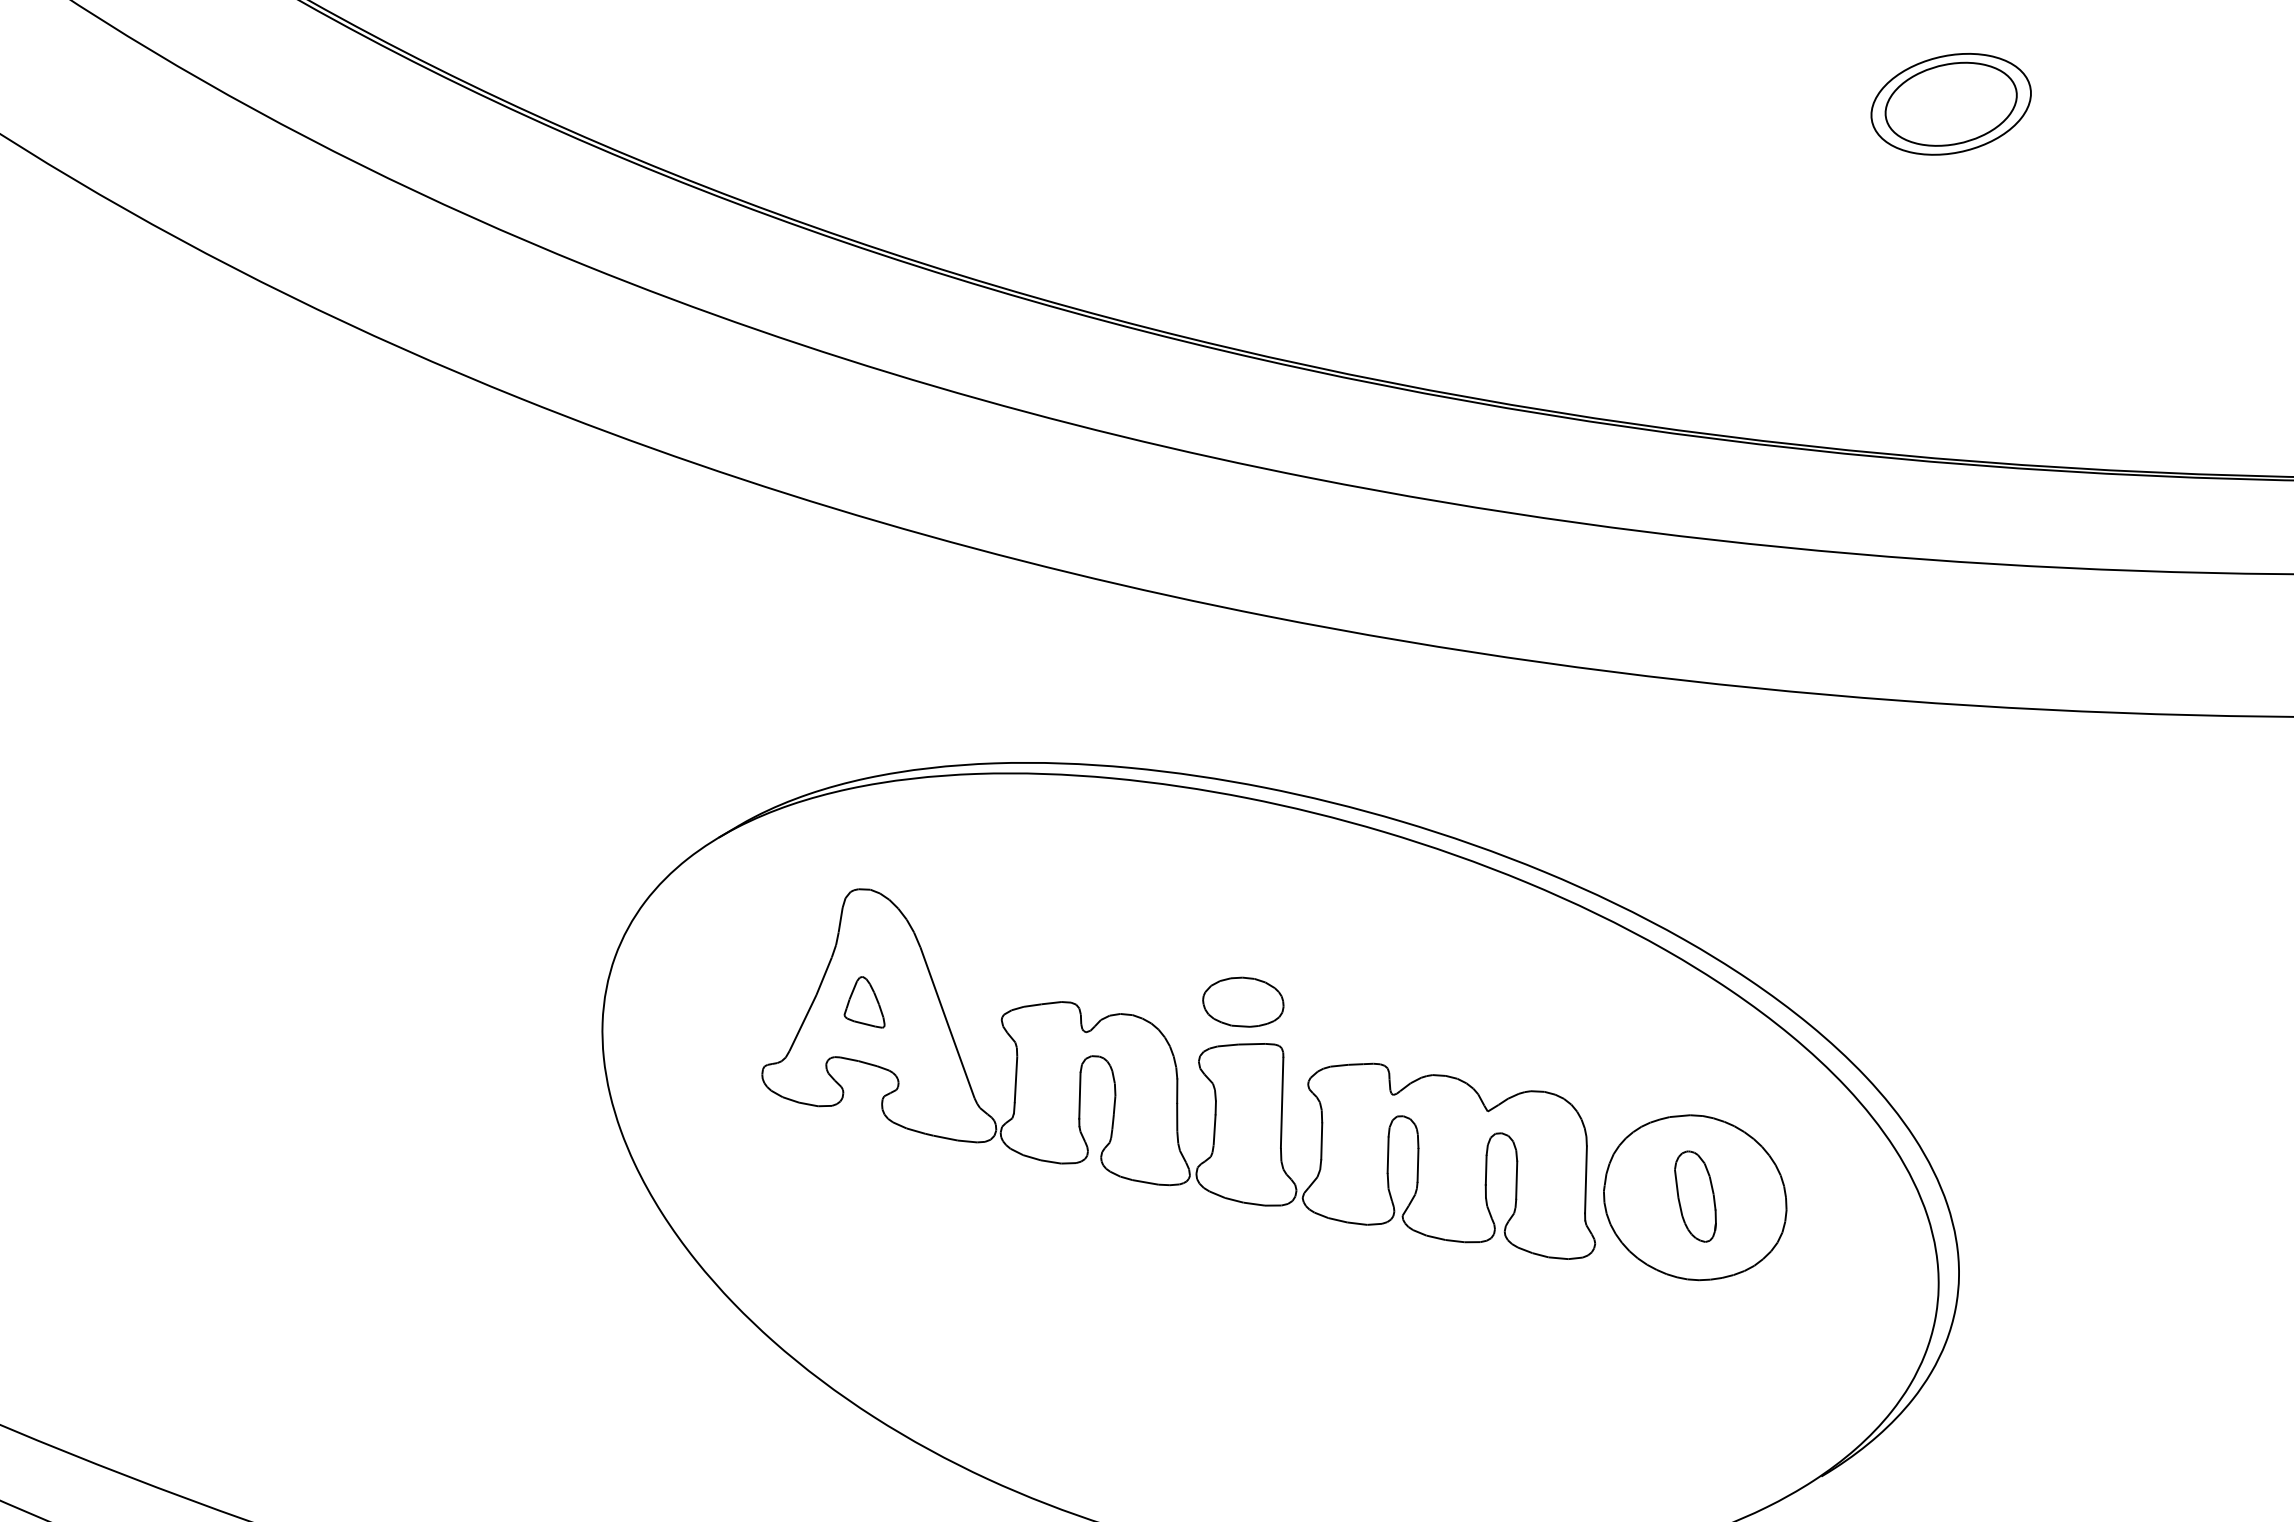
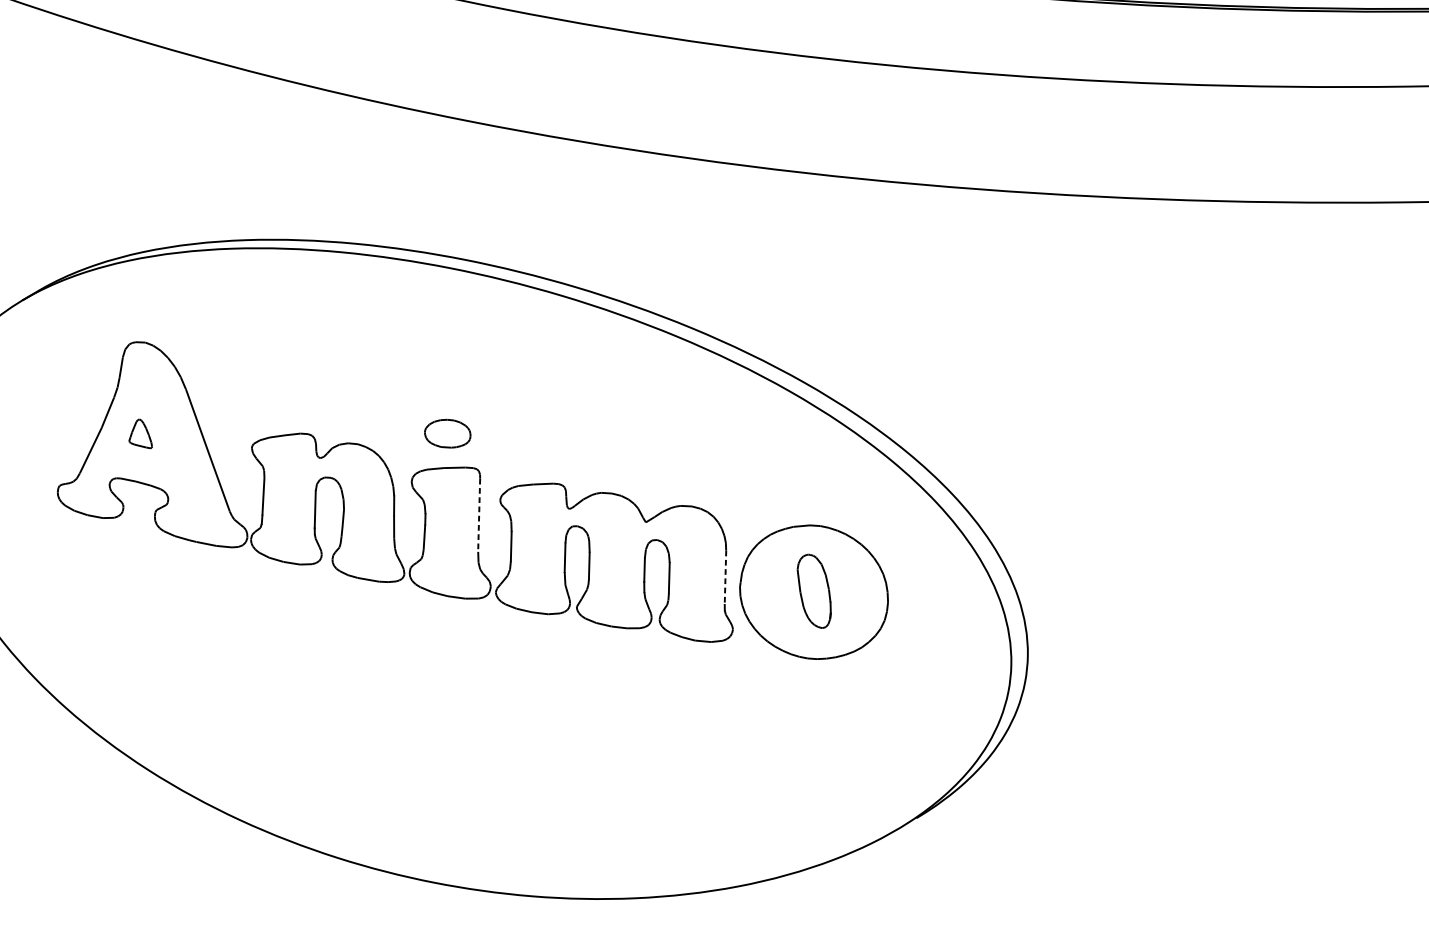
part: (1243, 1001) -> (447, 433), size x0.7
part: (864, 1002) -> (140, 434), size x0.7
line: (1282, 1103) -> (479, 515), solid -> dashed
line: (1585, 1180) -> (725, 578), solid -> dashed

